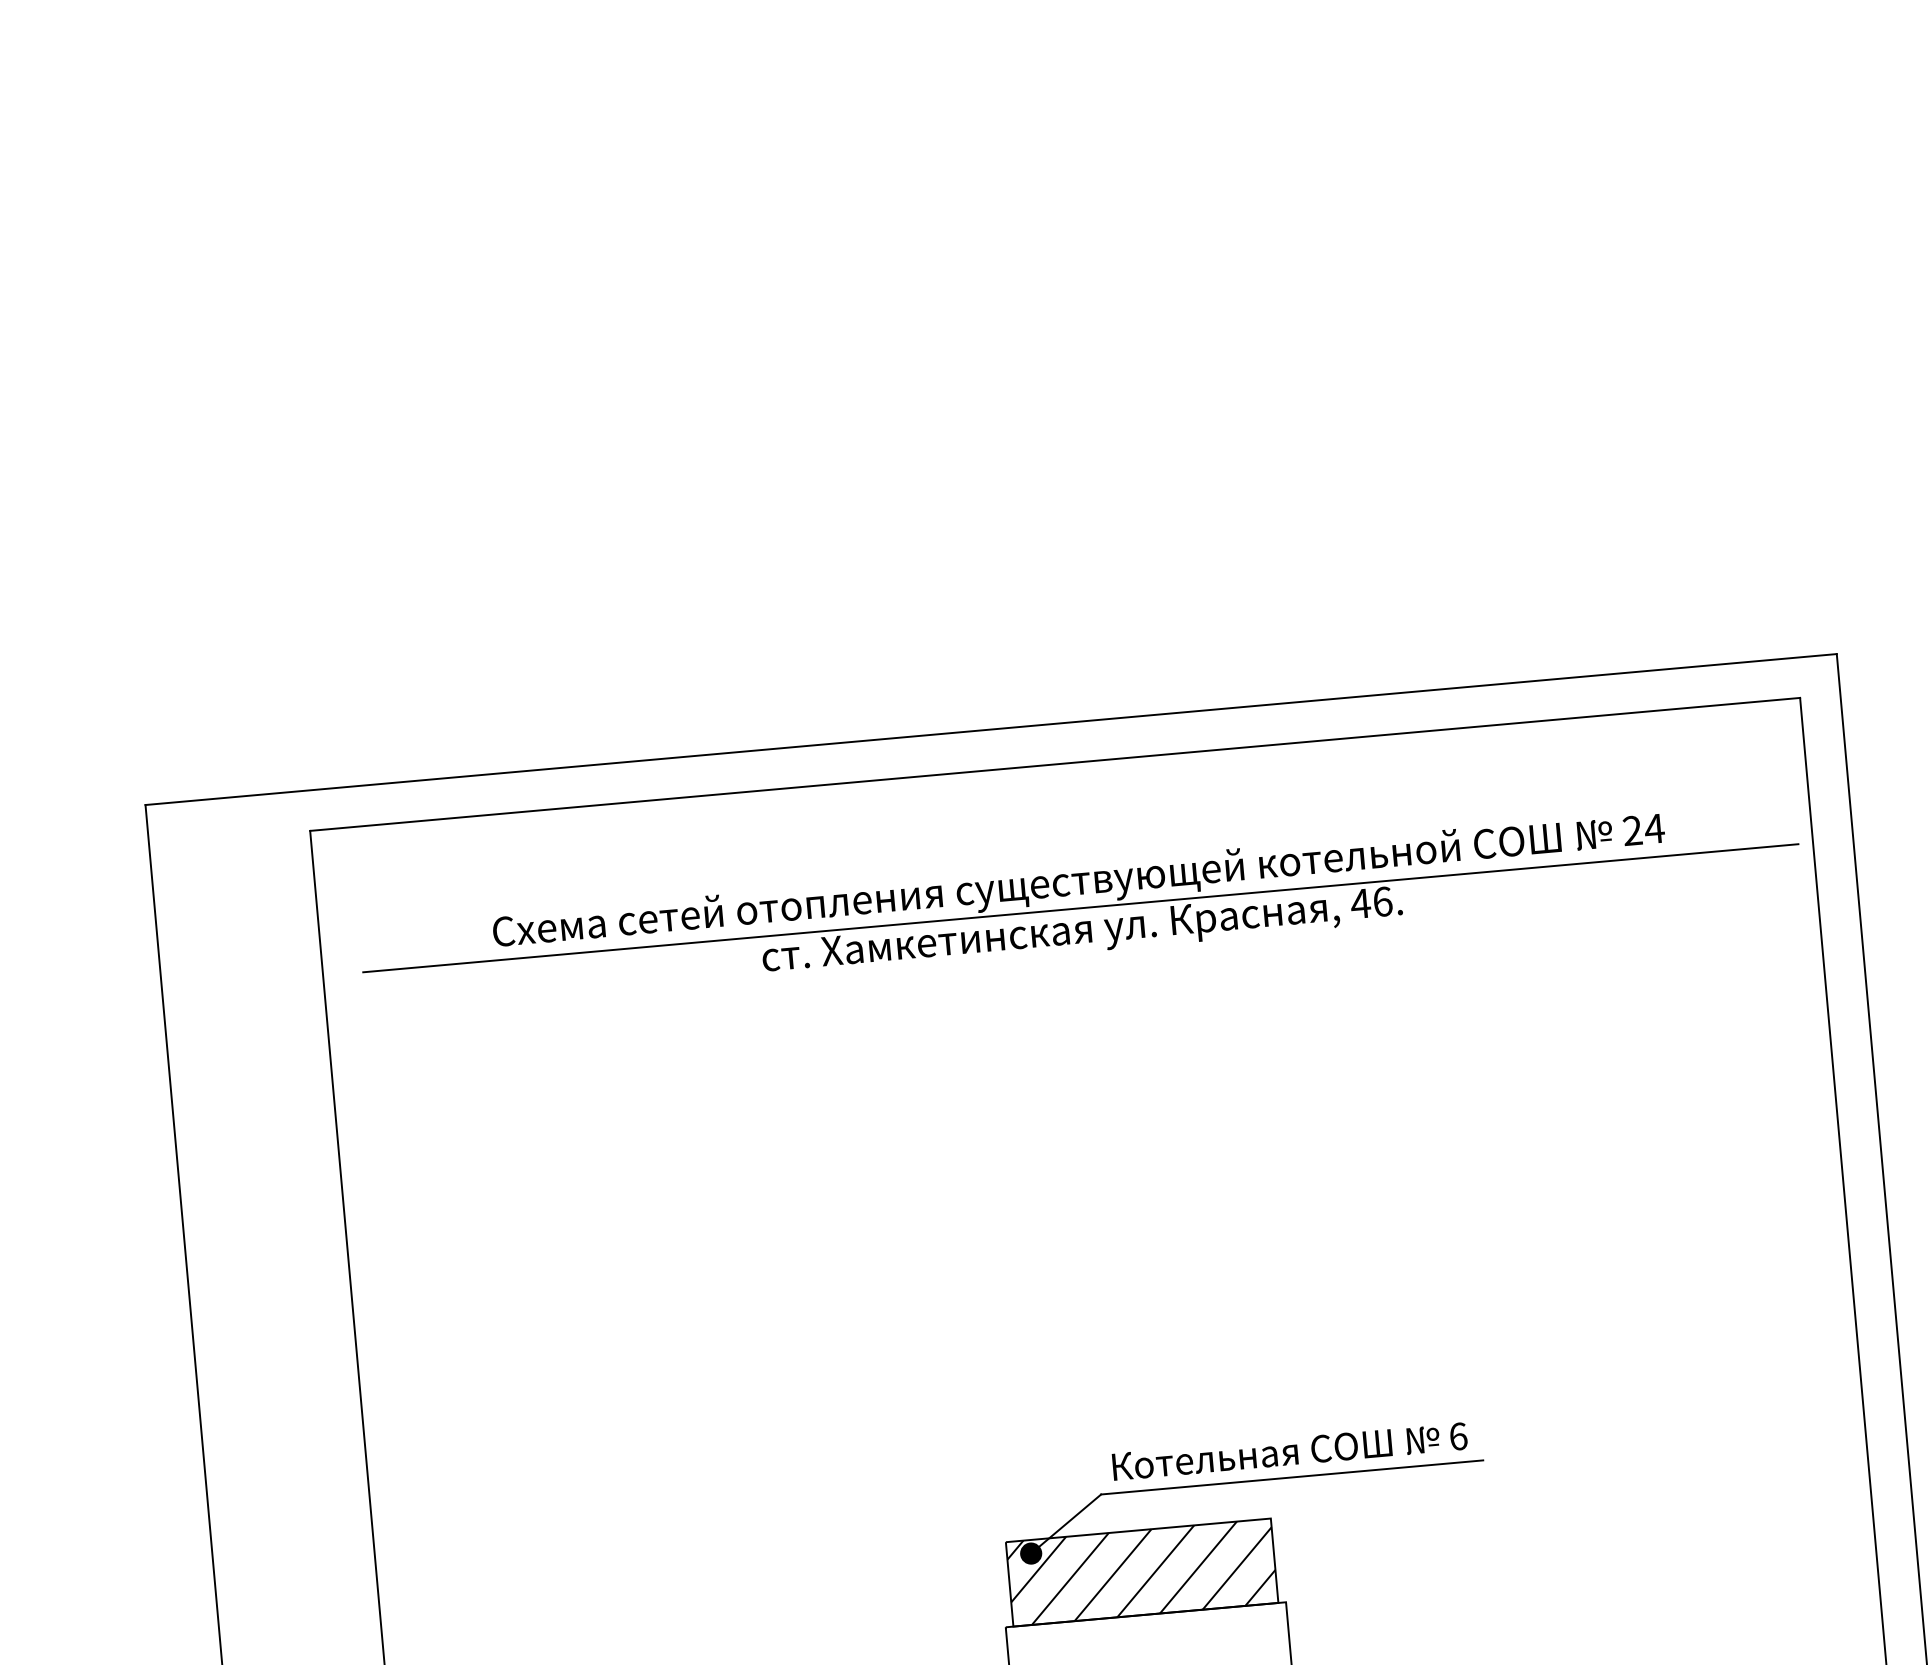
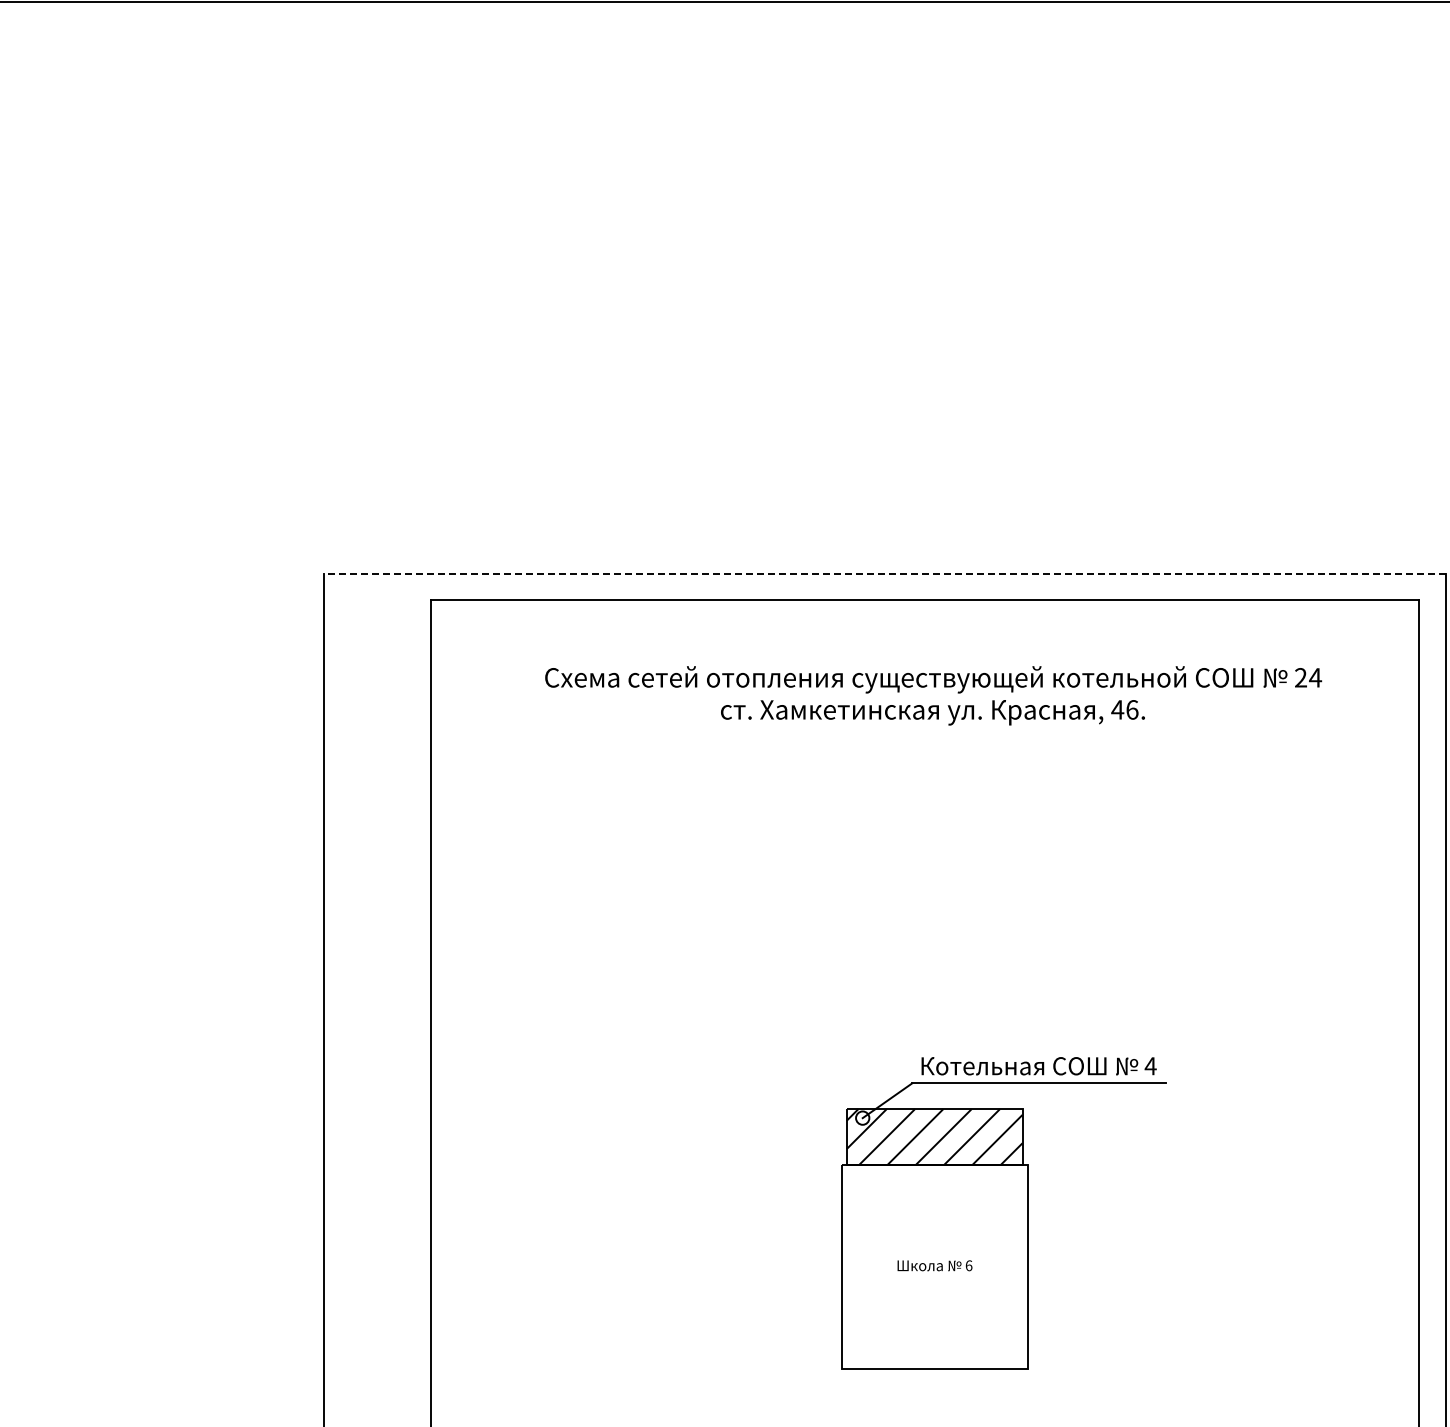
line: (990, 729) -> (884, 573), solid -> dashed
line: (1081, 908) -> (933, 696), removed
text: (1458, 1437) -> (1150, 1066), 6 -> 4
fill: (1030, 1552) -> (862, 1117), removed

